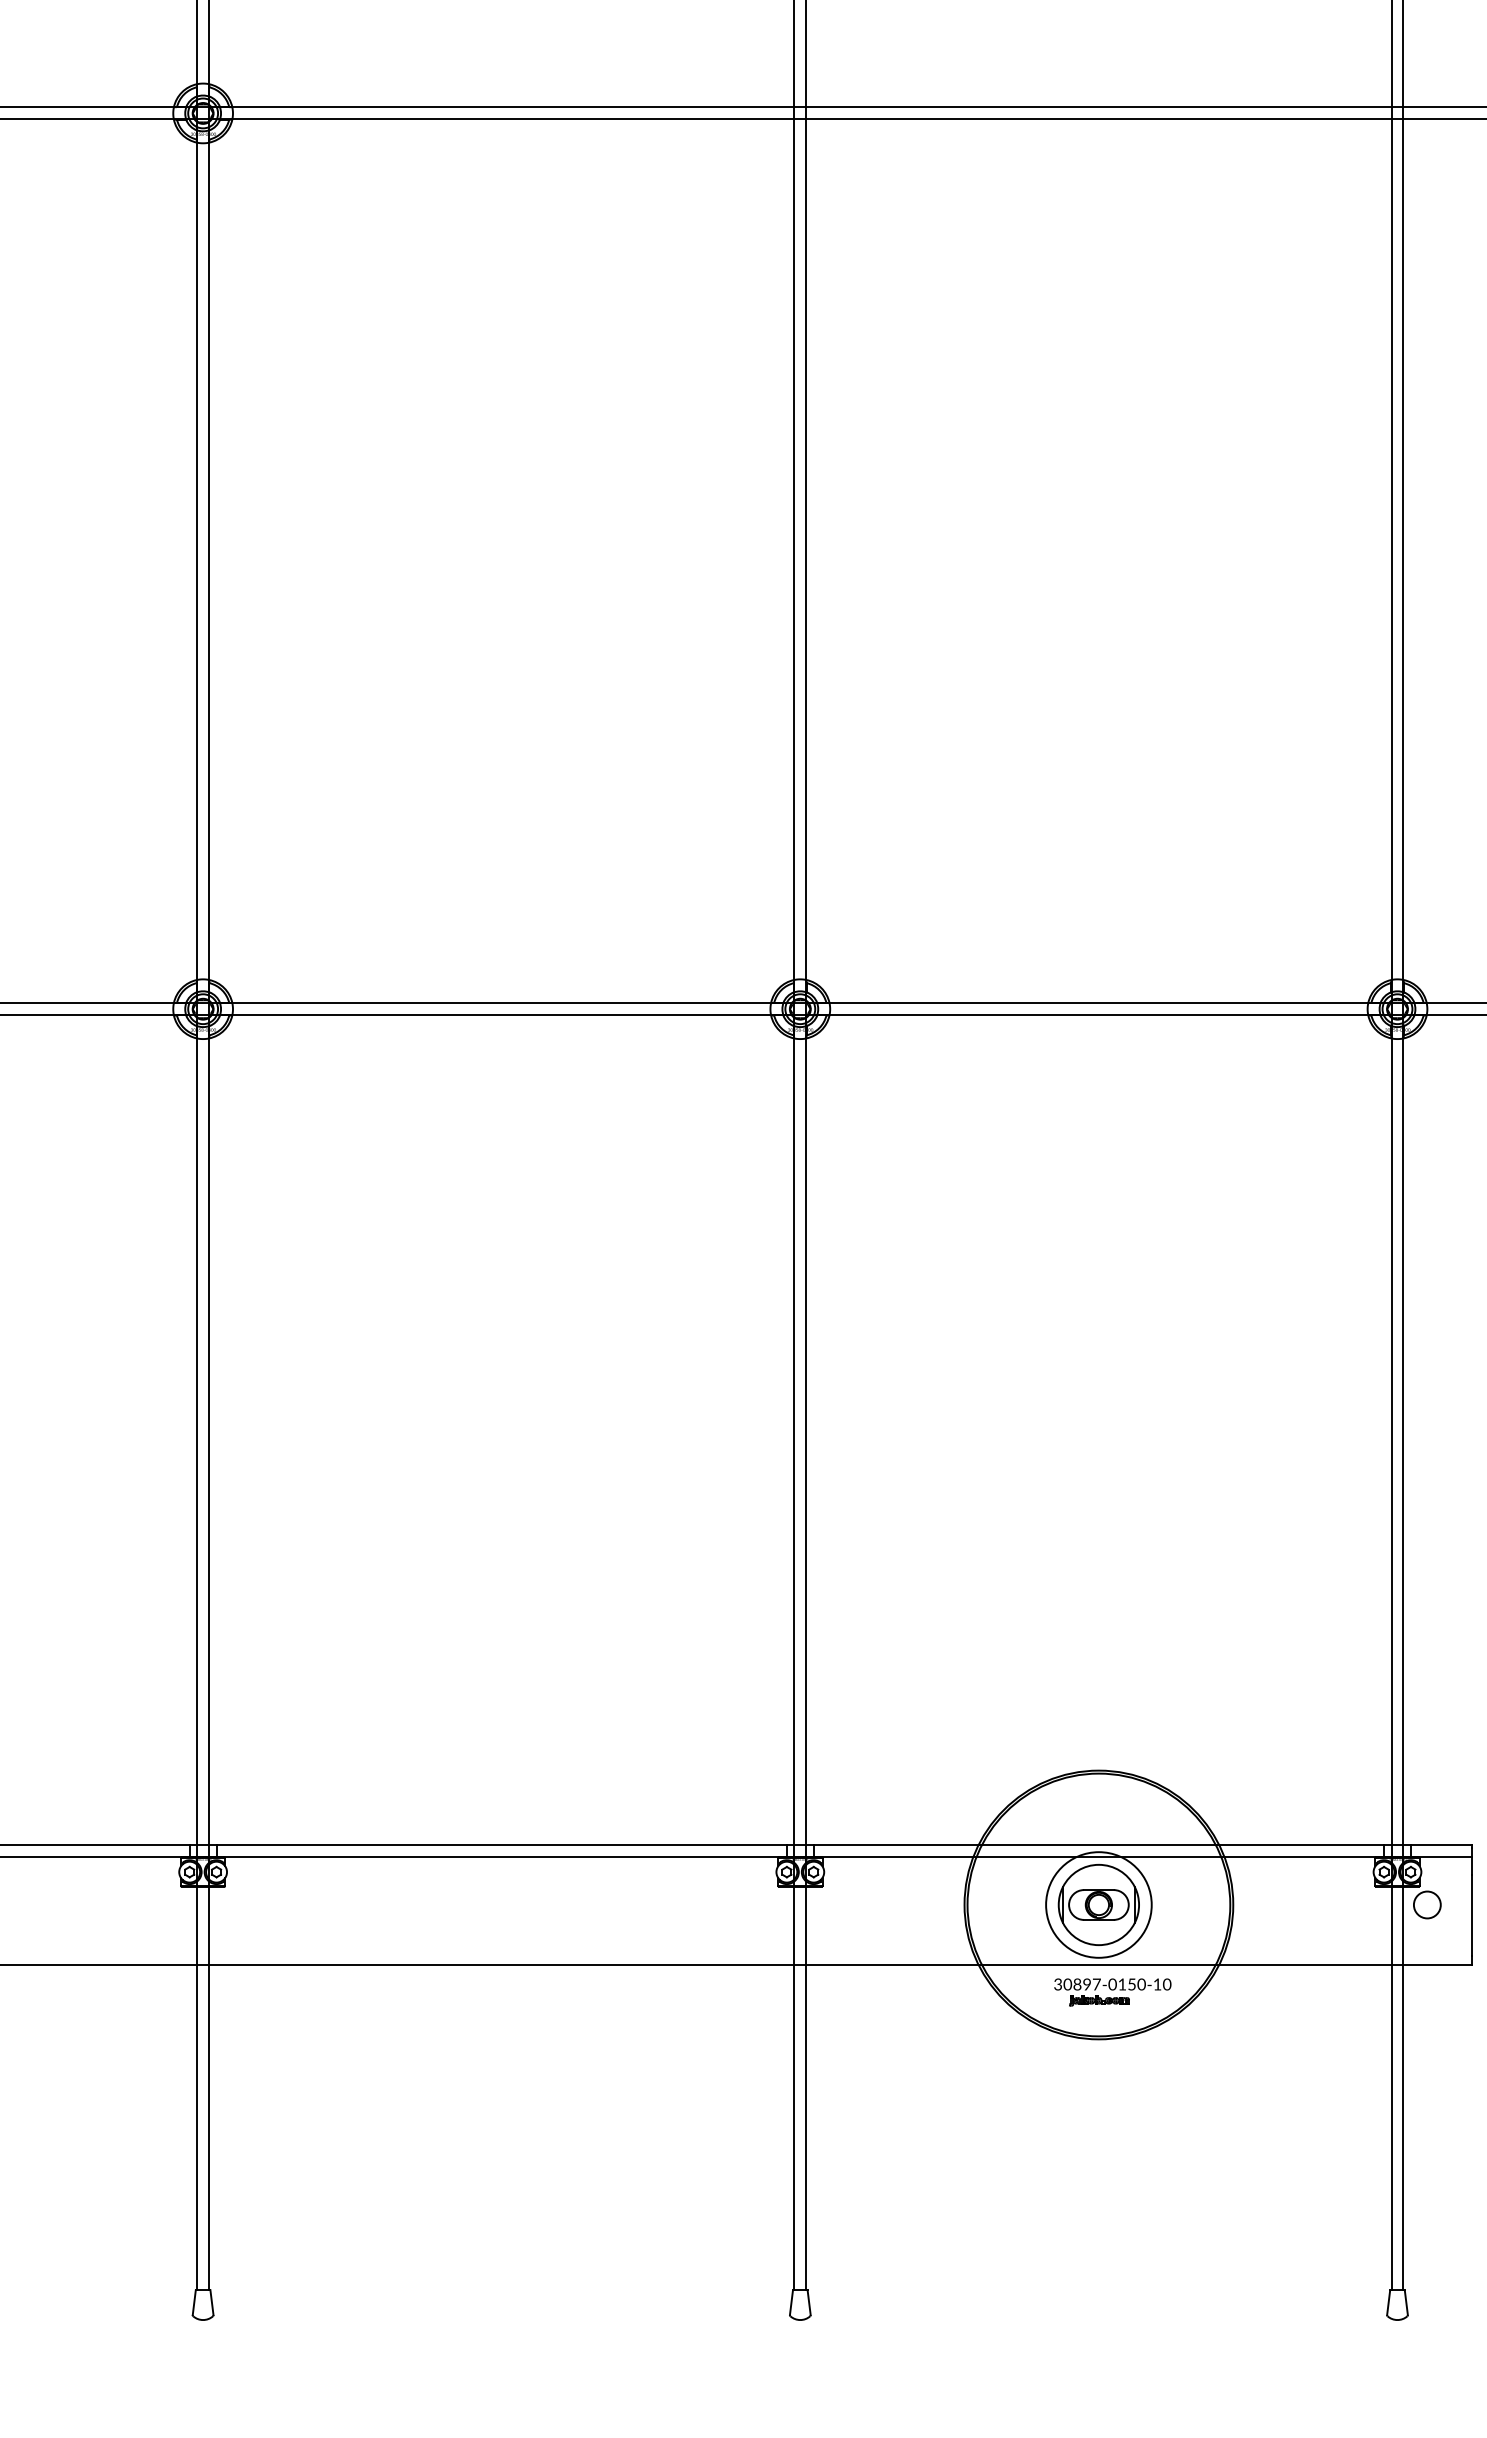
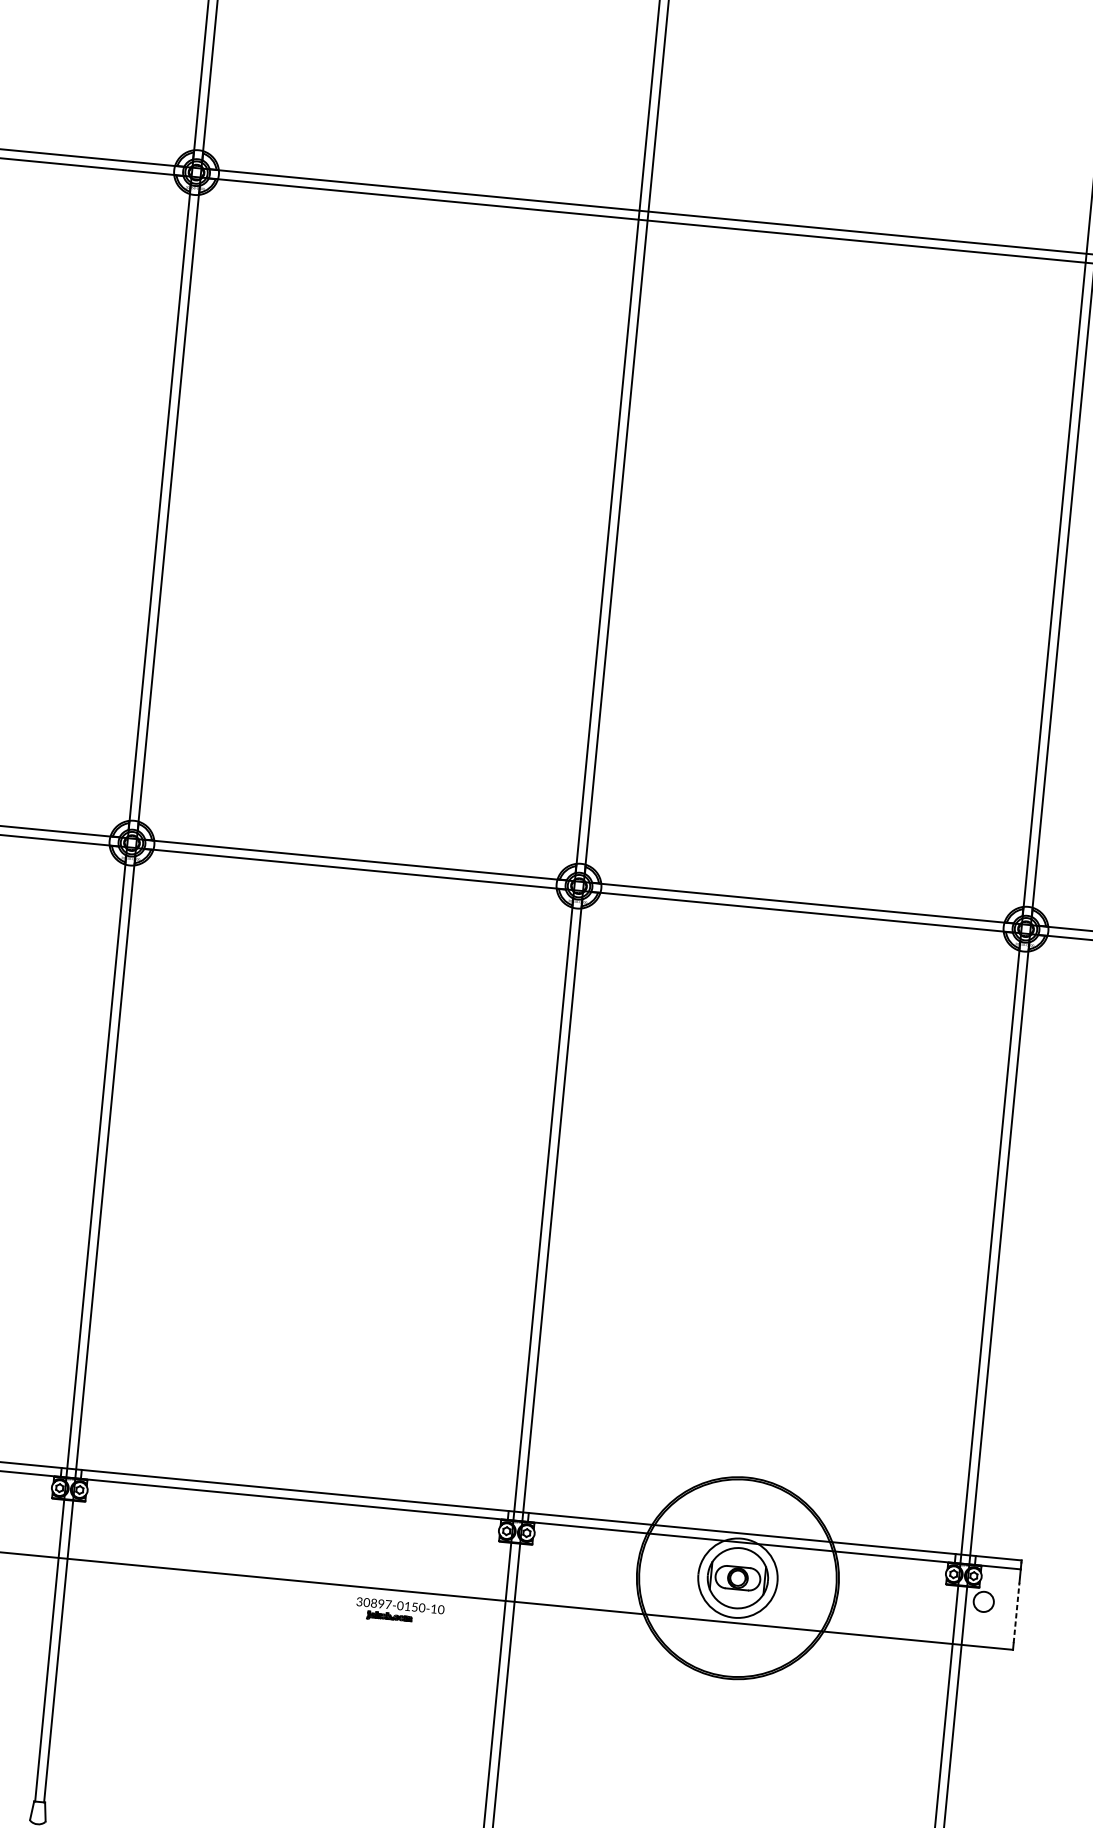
line: (1472, 1914) -> (1016, 1612), solid -> dashed
part: (1112, 1992) -> (399, 1611), moved

